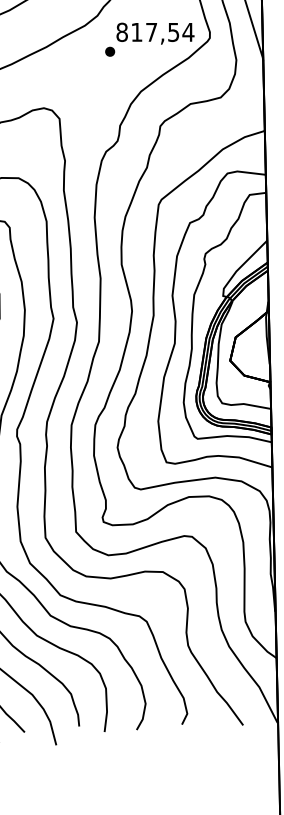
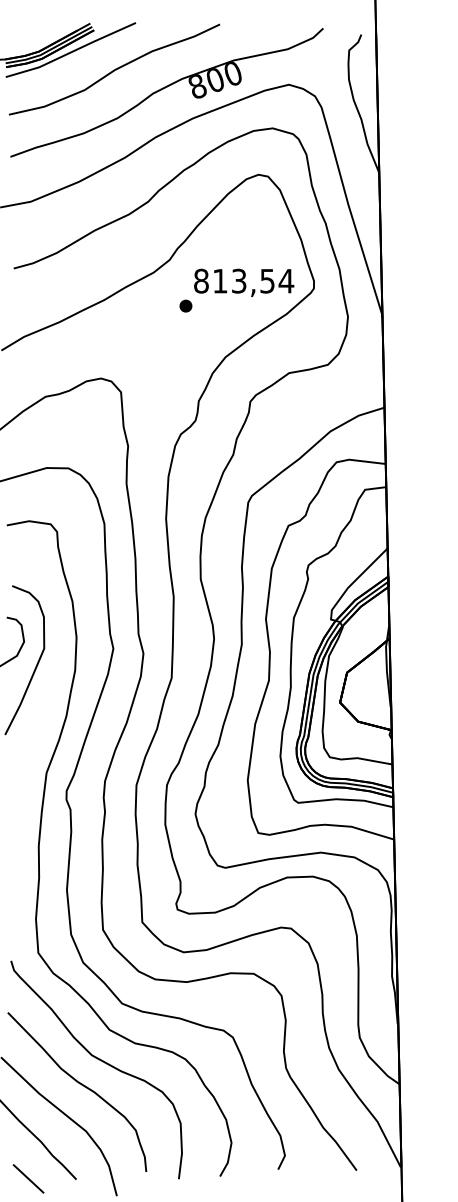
text: (151, 31) -> (239, 280), 817,54 -> 813,54

